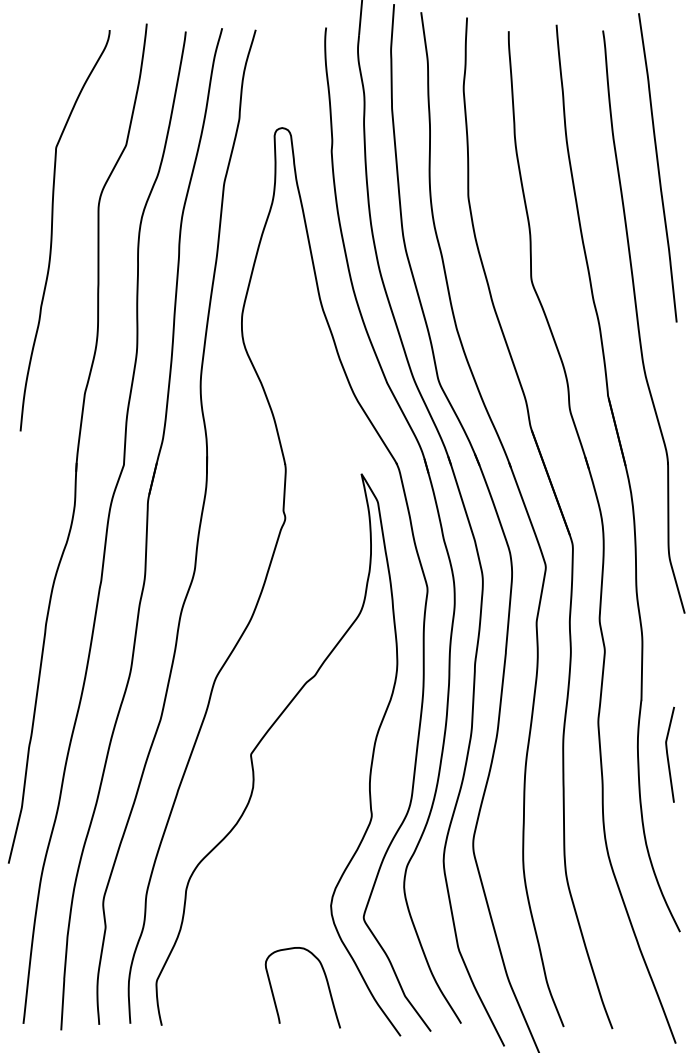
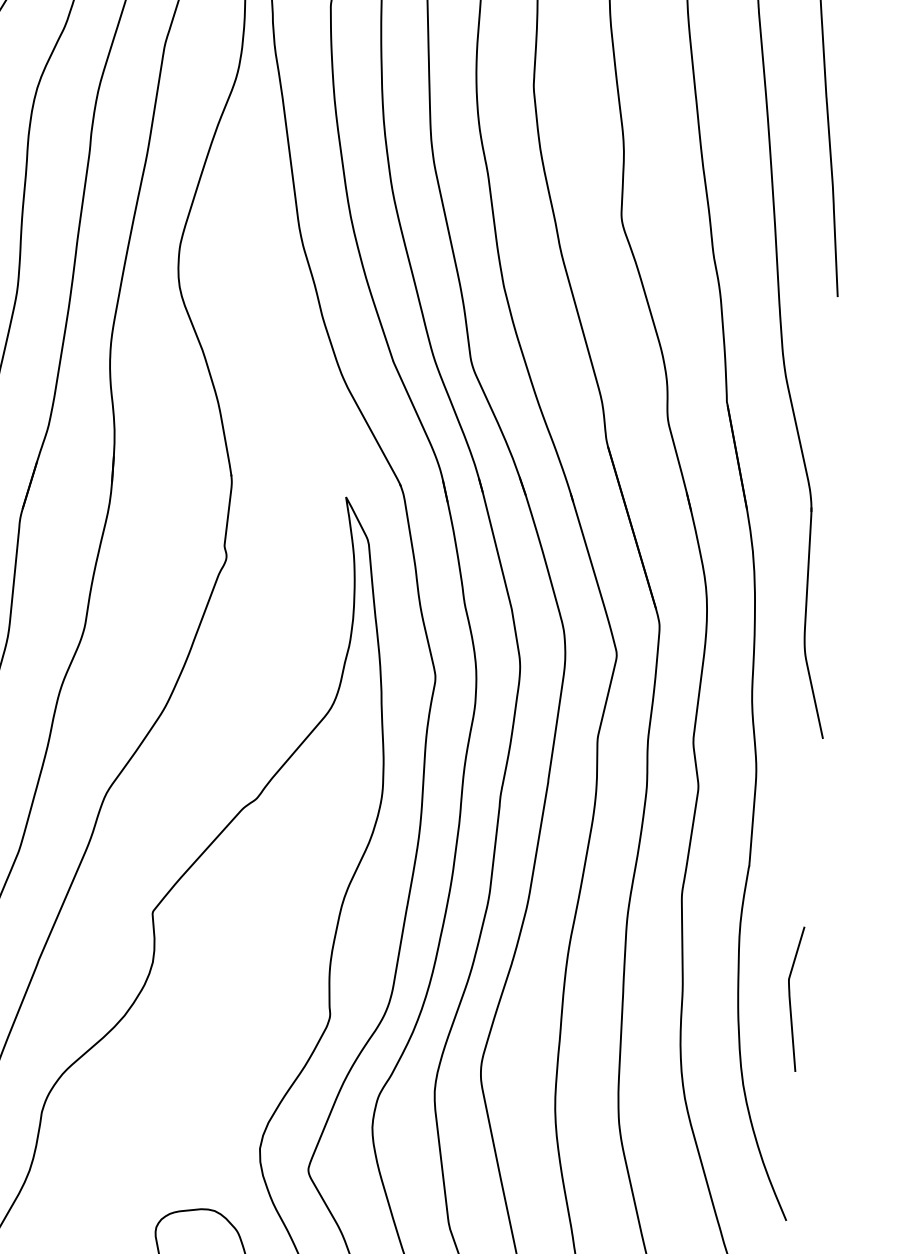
curve: (668, 754) -> (791, 998), moved

